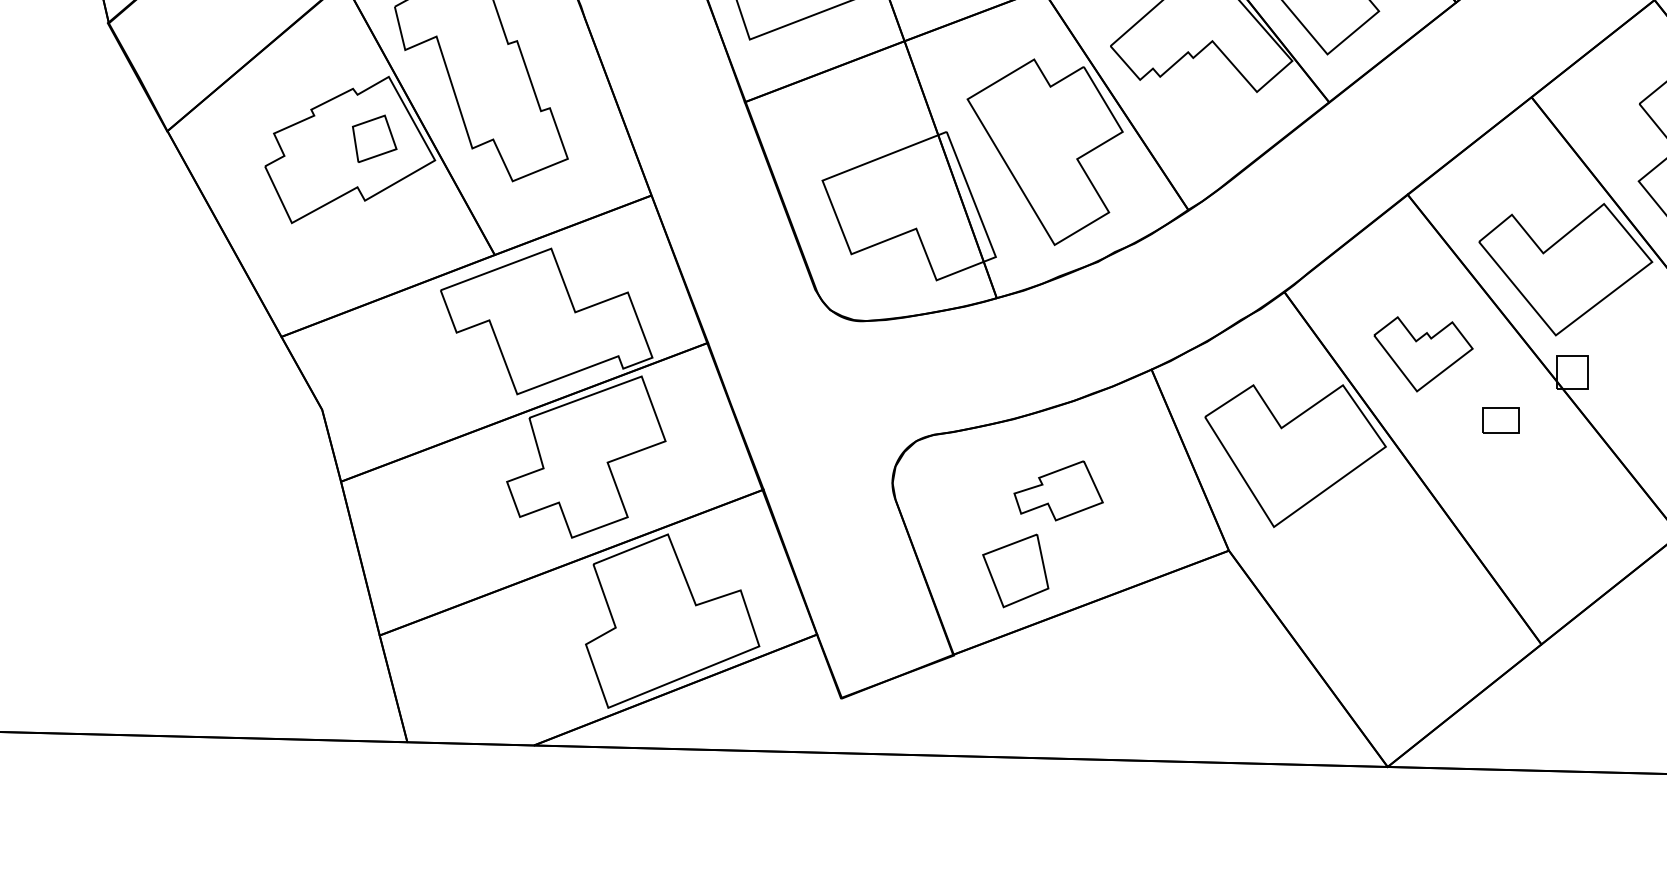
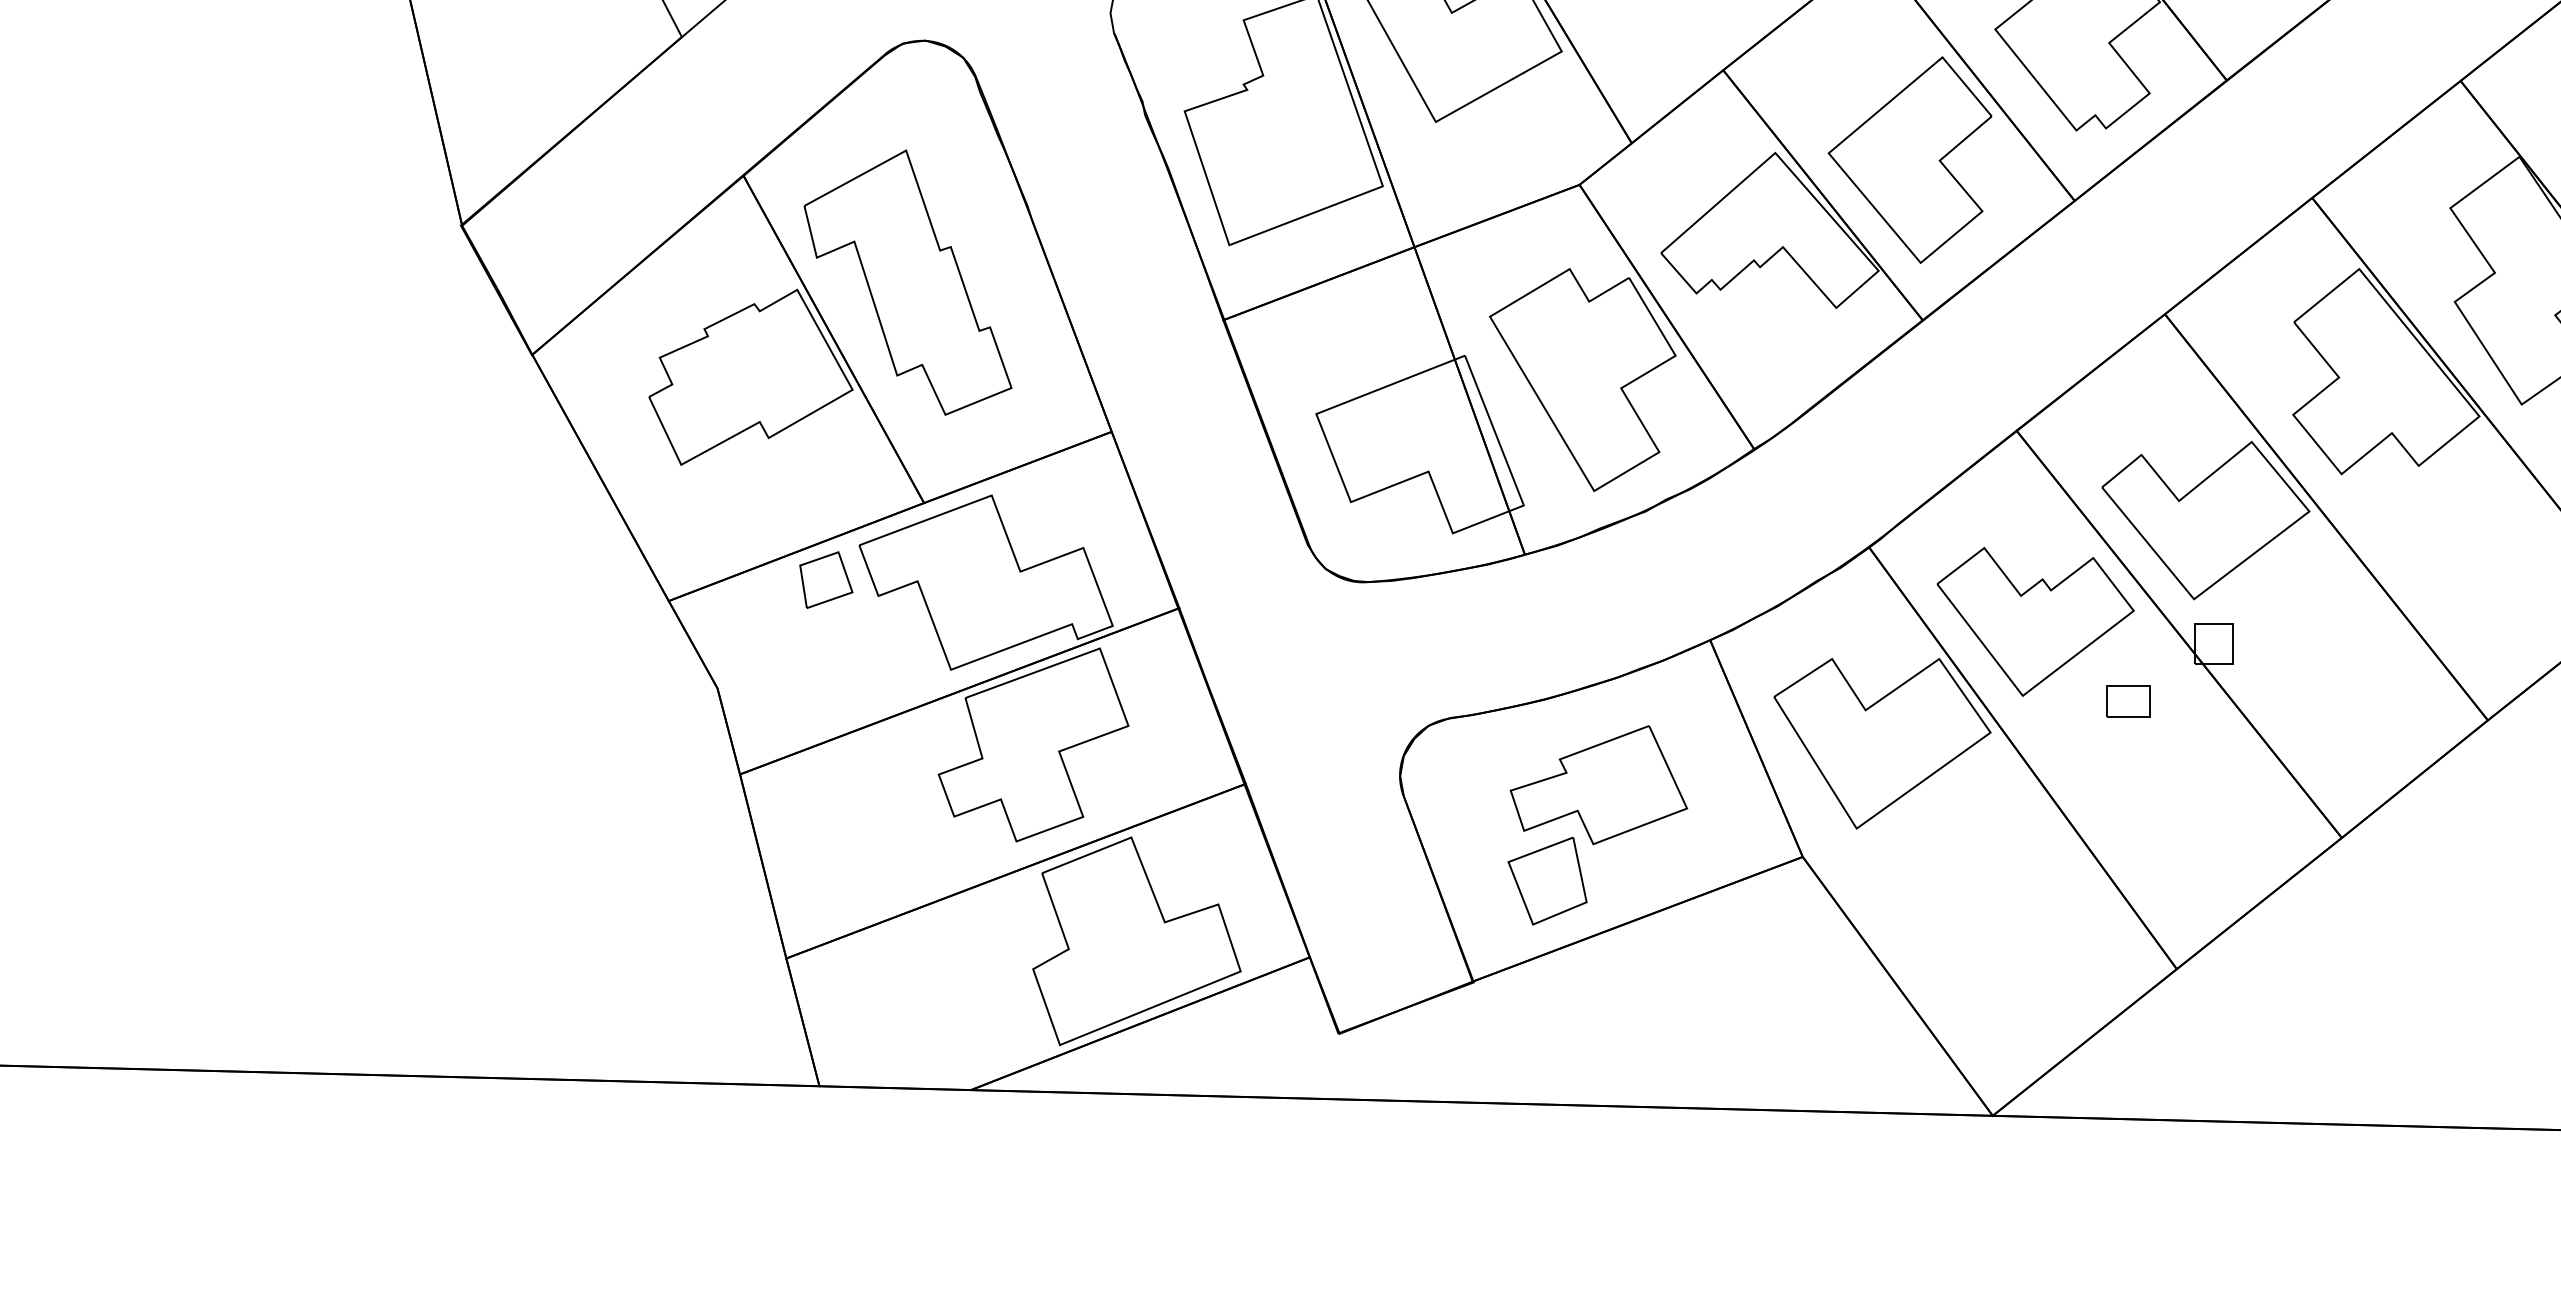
part: (374, 138) -> (826, 579), moved
part: (1423, 353) -> (2035, 621), size x1.67
part: (1058, 490) -> (1598, 785), size x1.67

